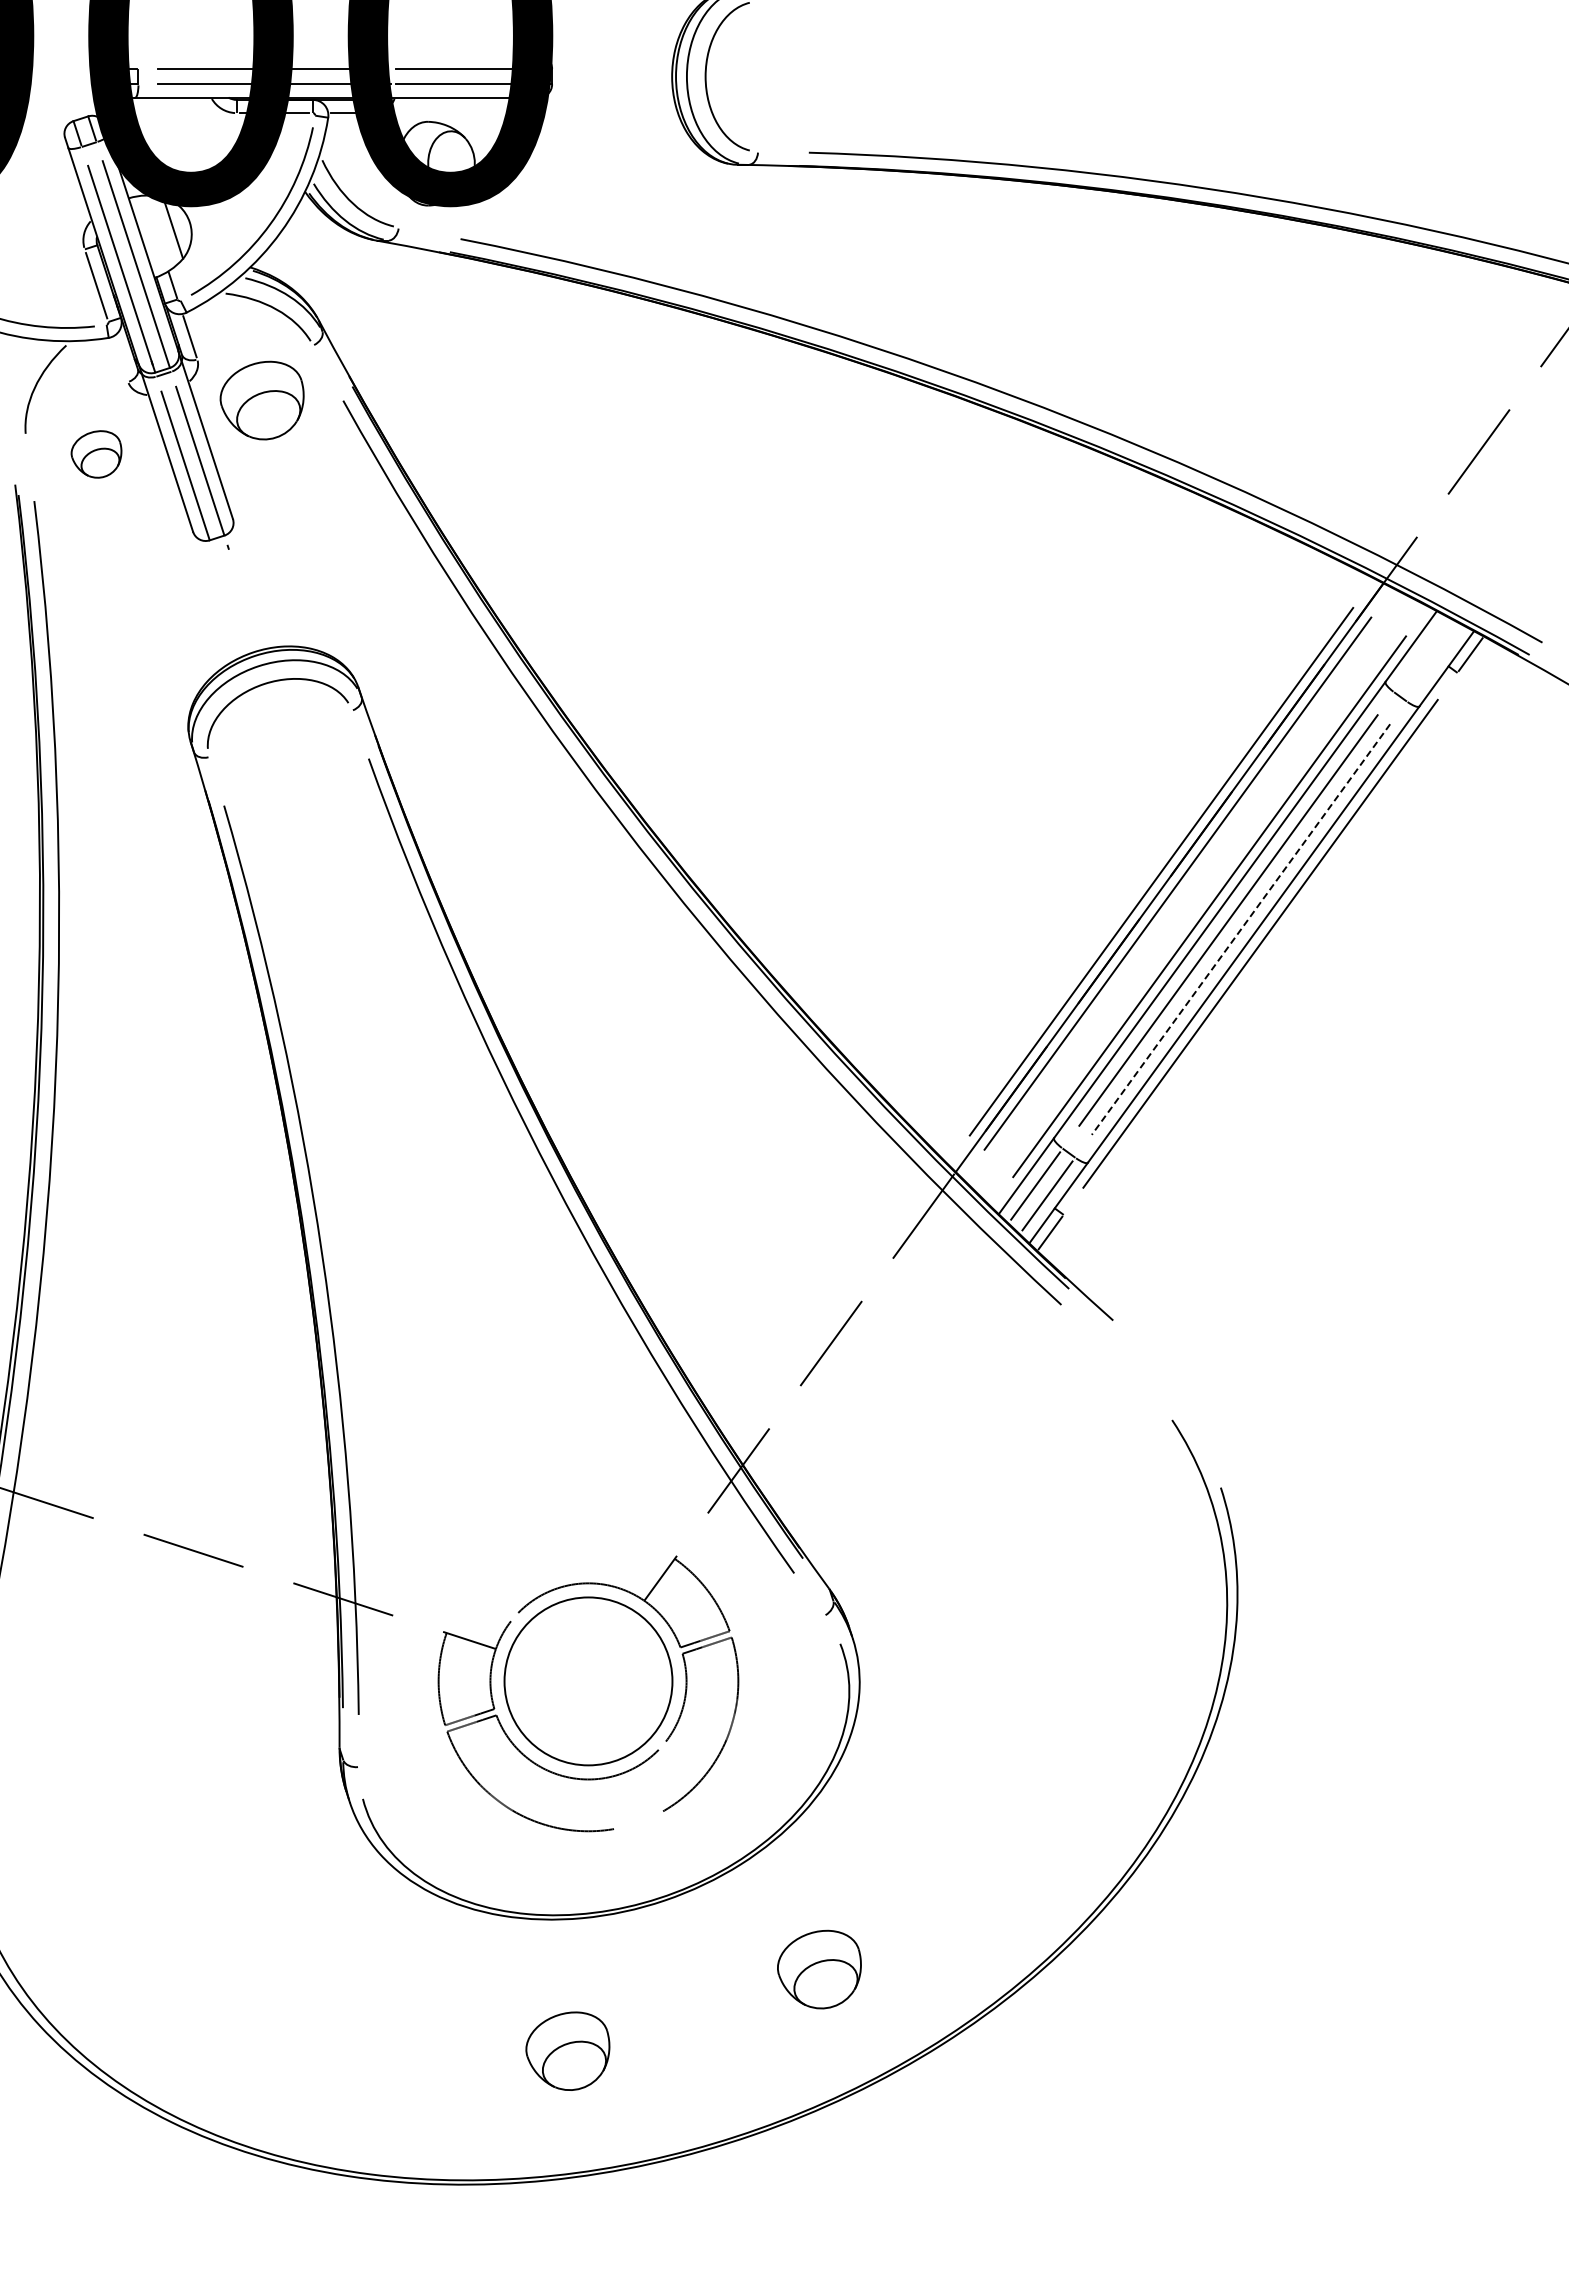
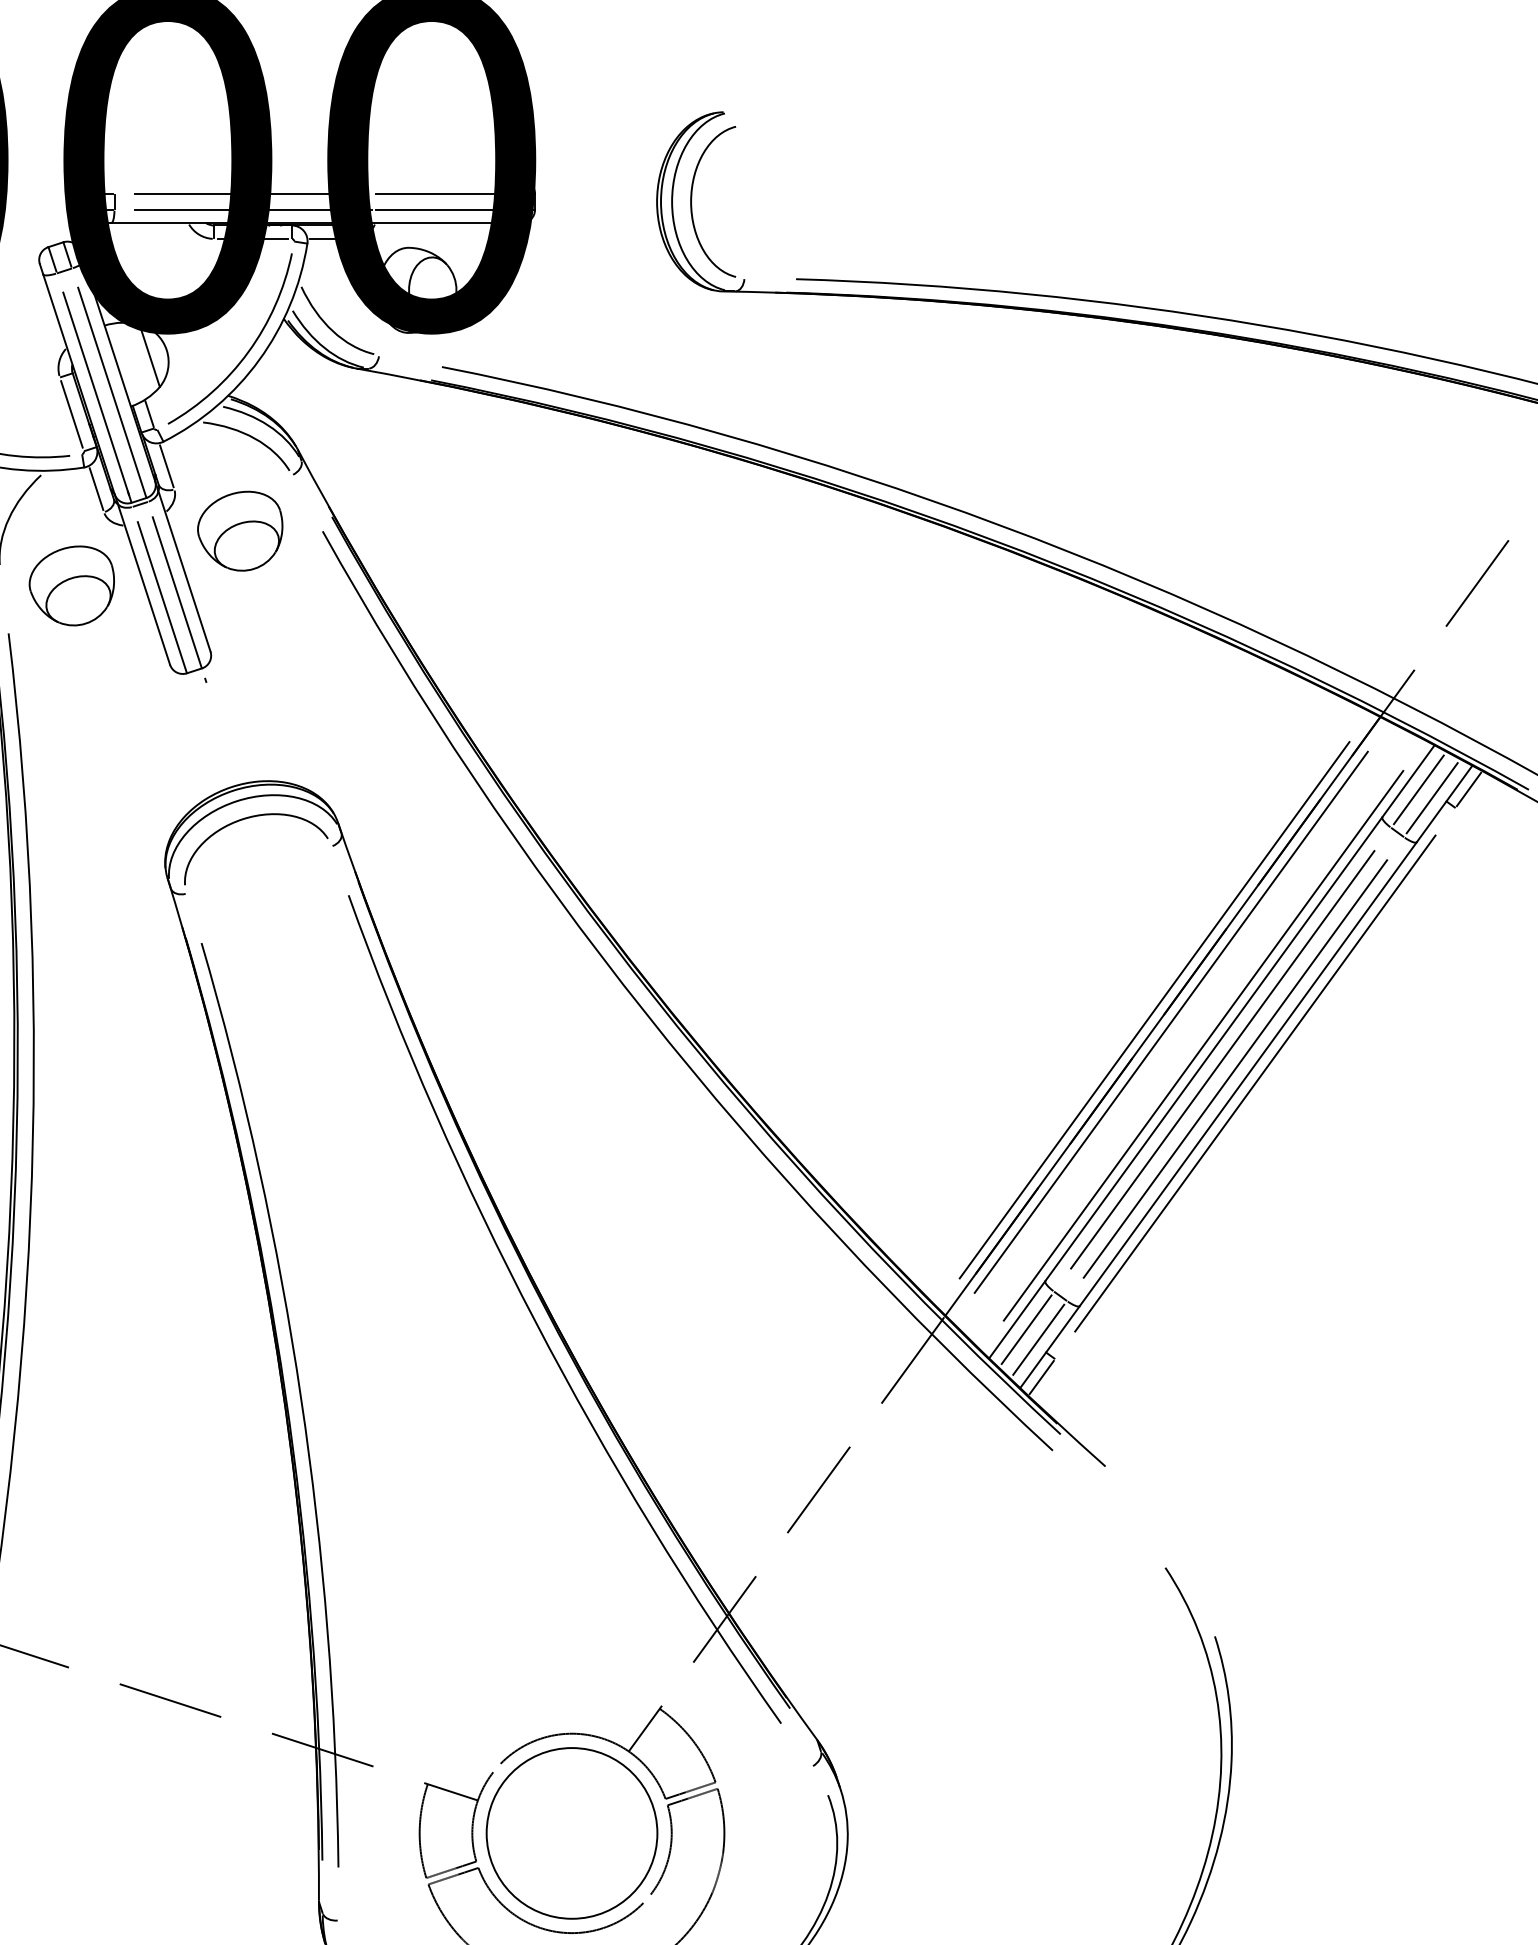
line: (120, 358) -> (96, 488), added
part: (96, 454) -> (71, 586), size x1.67
line: (1420, 654) -> (1417, 789), added
line: (1434, 662) -> (1432, 797), added
line: (1241, 929) -> (1235, 1068), dashed -> solid

